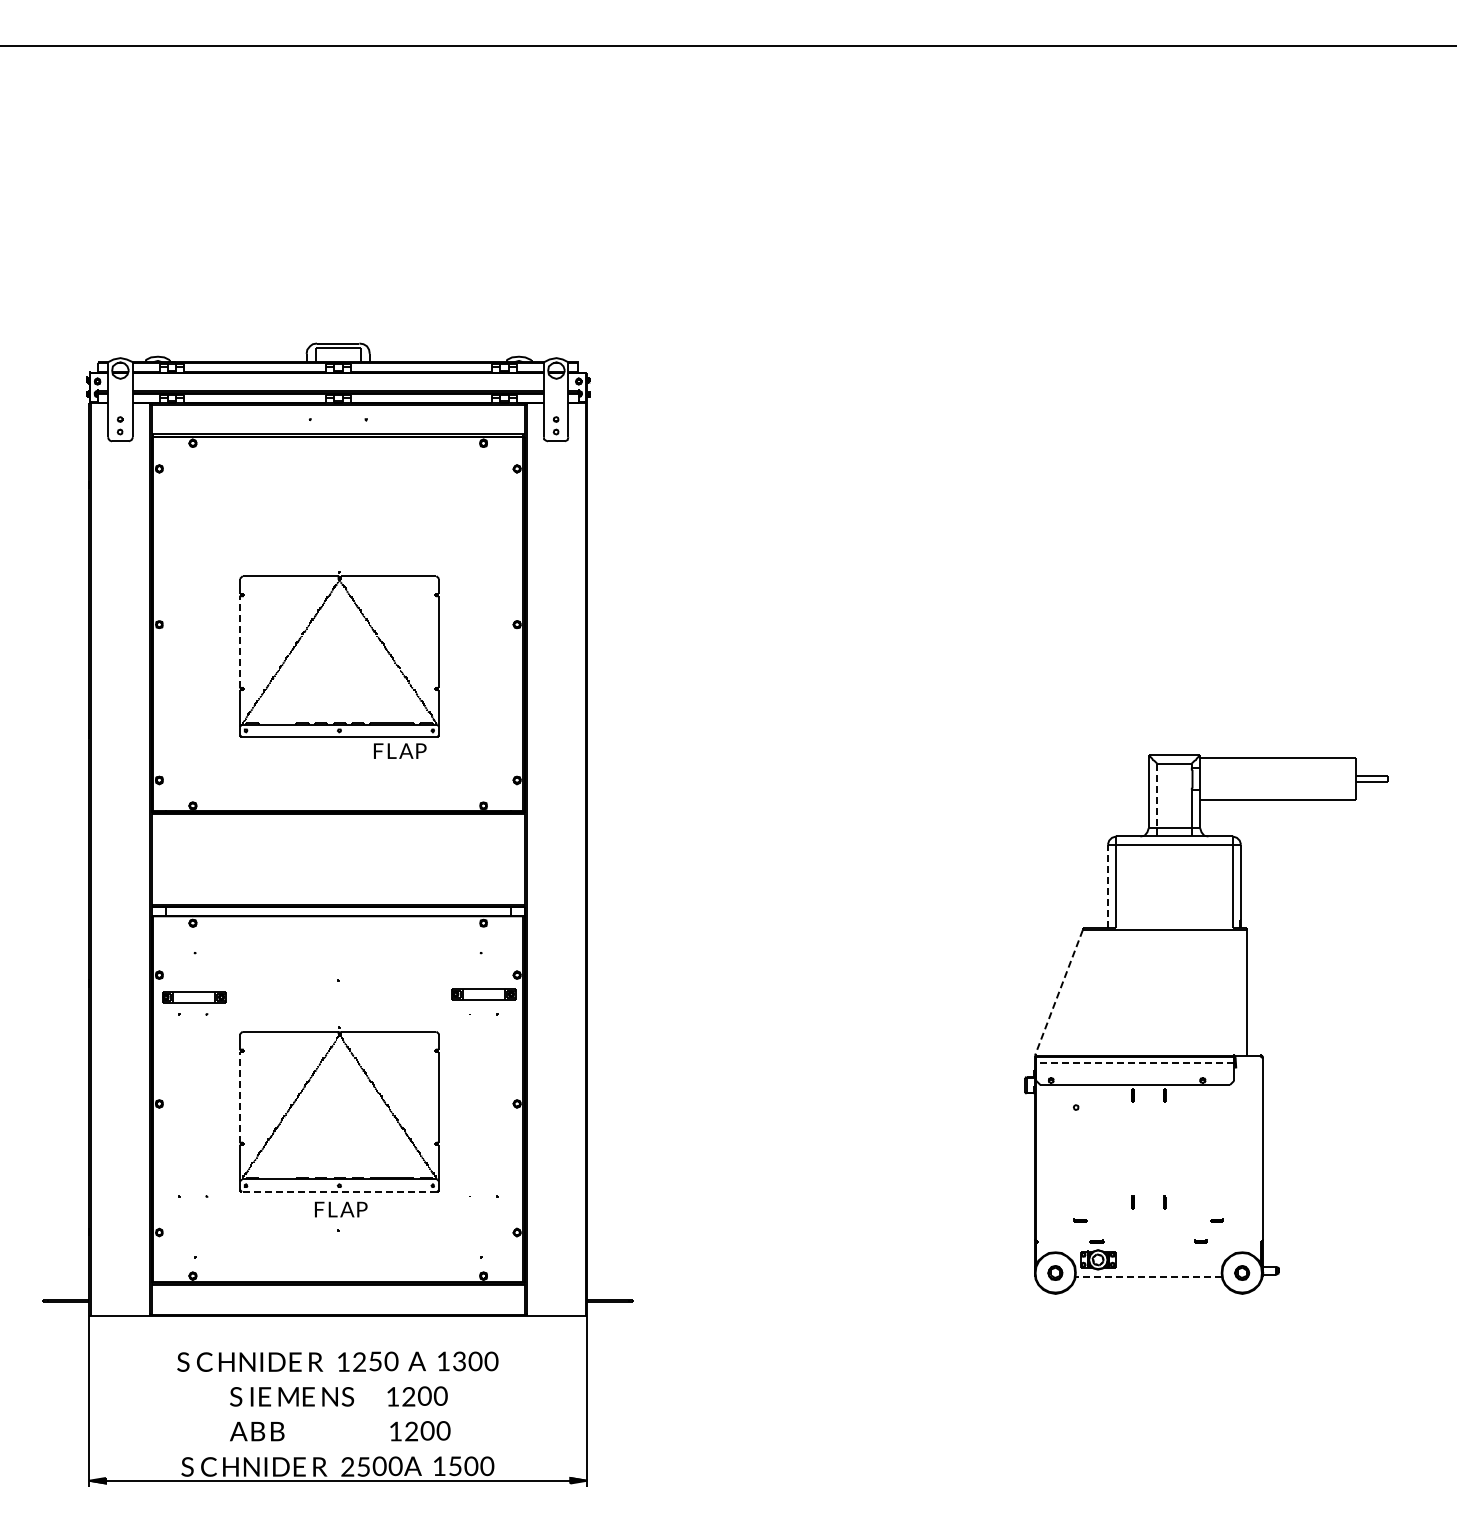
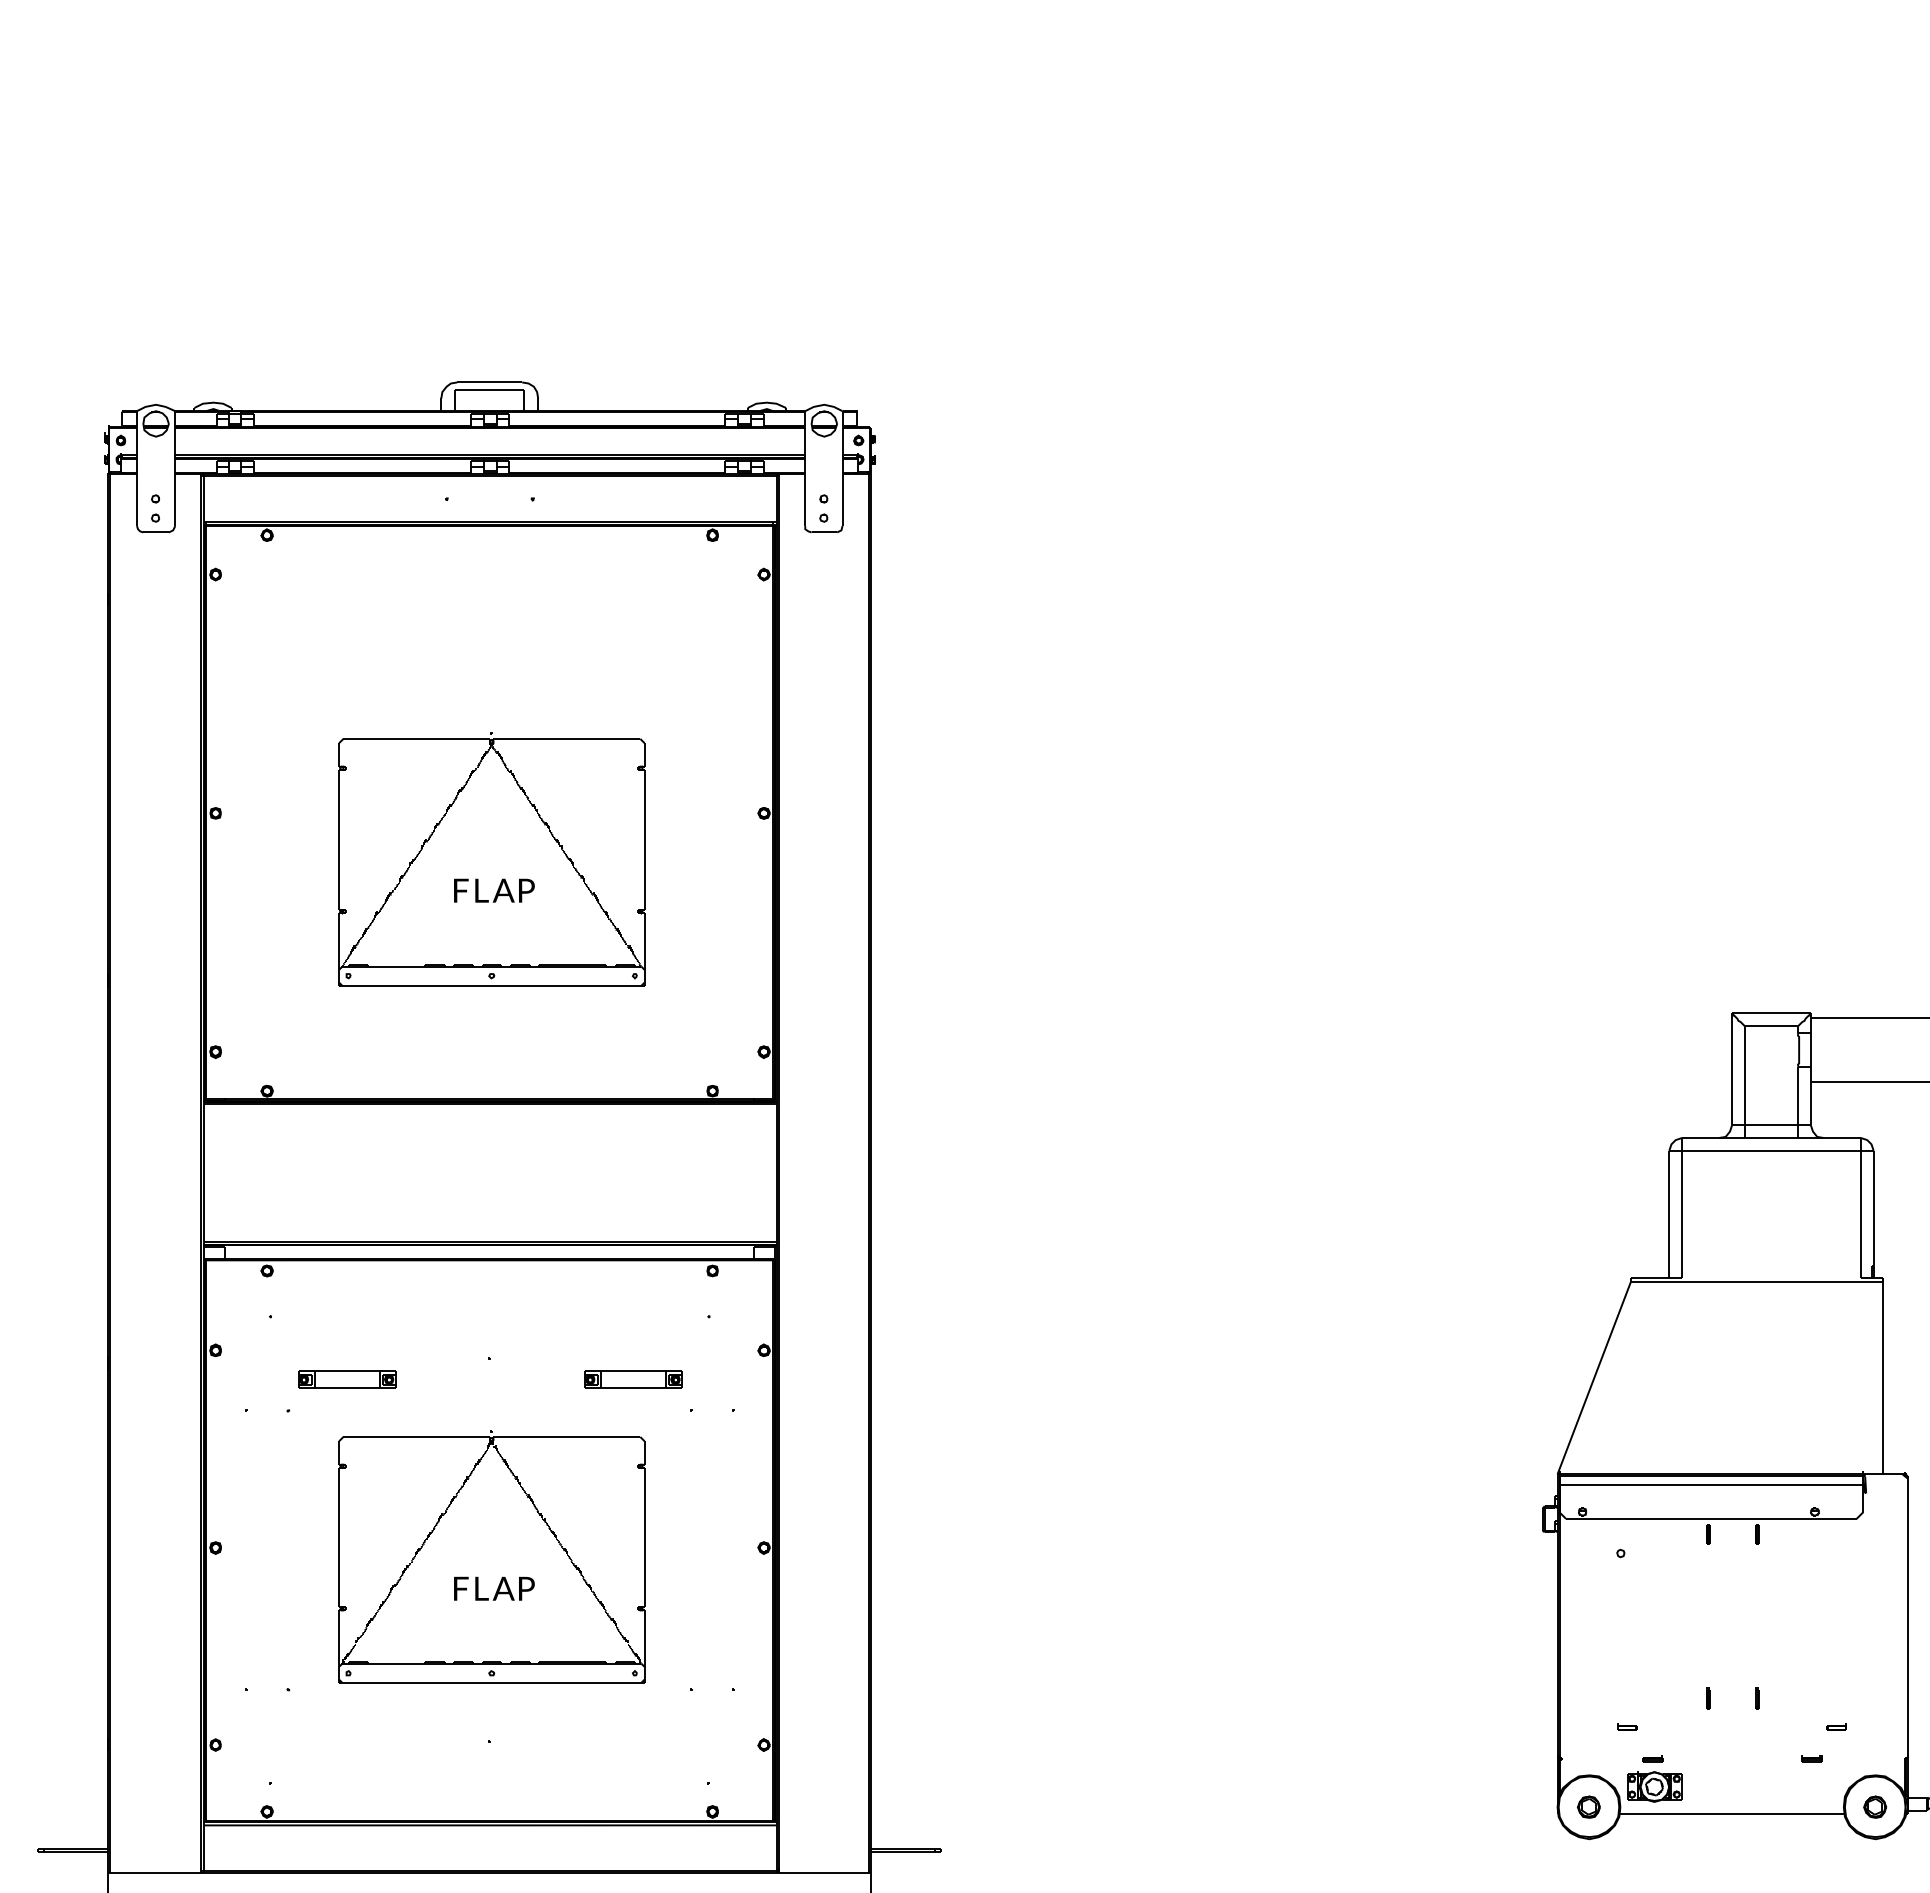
line: (239, 642) -> (338, 840), dashed -> solid
text: (400, 750) -> (494, 889), moved
line: (1157, 796) -> (1745, 1076), dashed -> solid
line: (1107, 886) -> (1668, 1214), dashed -> solid
line: (1058, 993) -> (1593, 1378), dashed -> solid
part: (483, 994) -> (632, 1380), moved
part: (194, 997) -> (347, 1380), moved
line: (1135, 1062) -> (1711, 1484), dashed -> solid
line: (239, 1096) -> (338, 1536), dashed -> solid
line: (339, 1191) -> (491, 1682), dashed -> solid
text: (341, 1209) -> (494, 1588), moved
line: (1148, 1277) -> (1731, 1813), dashed -> solid

